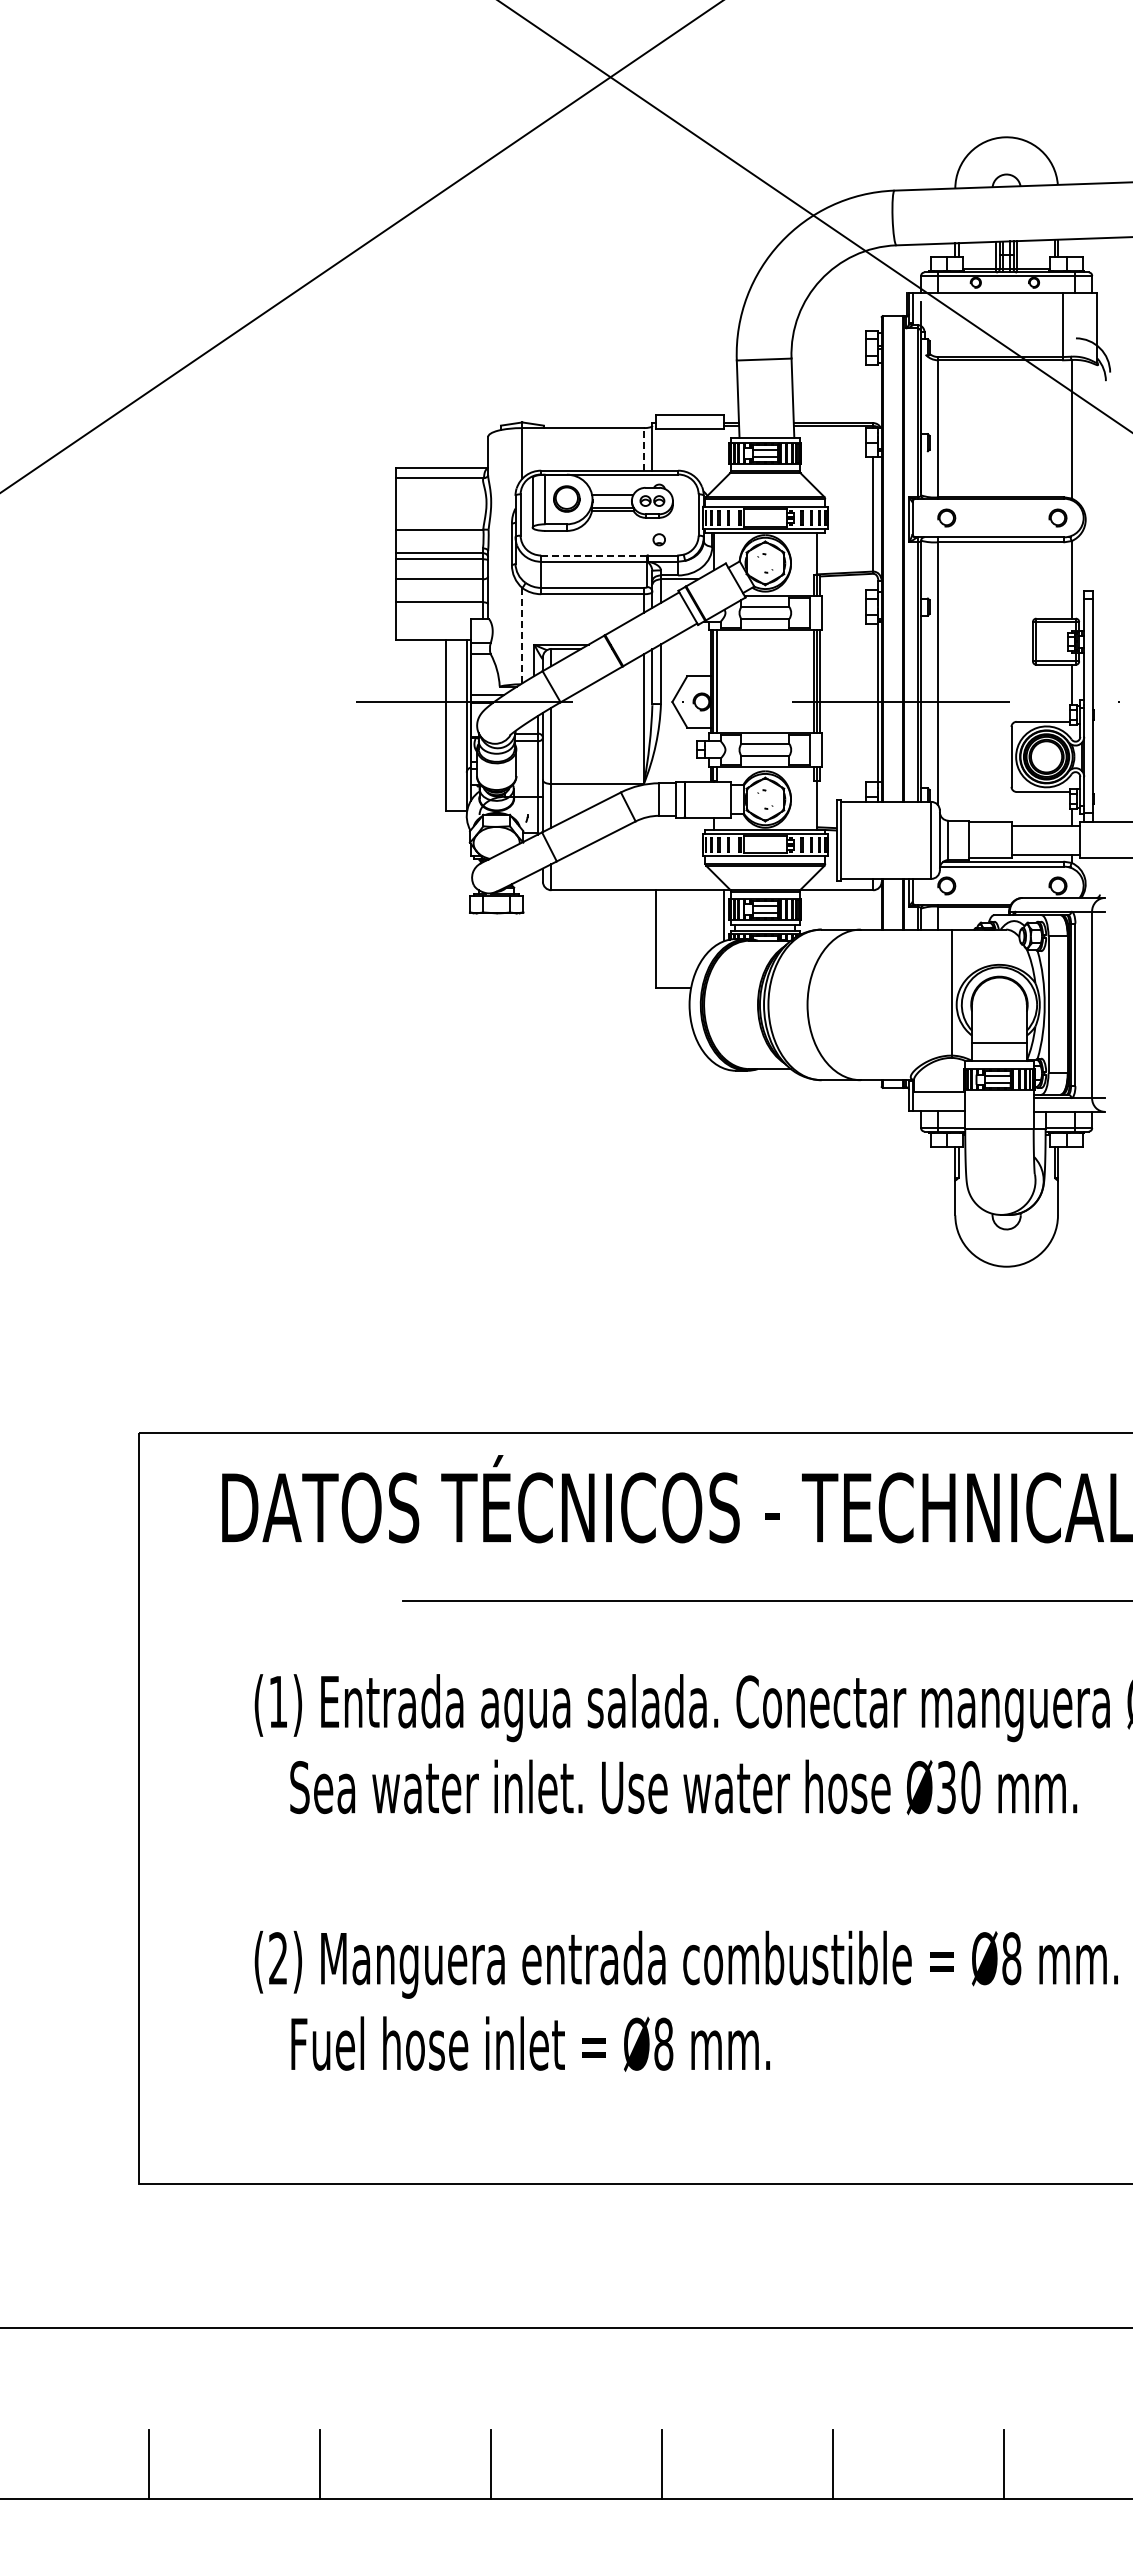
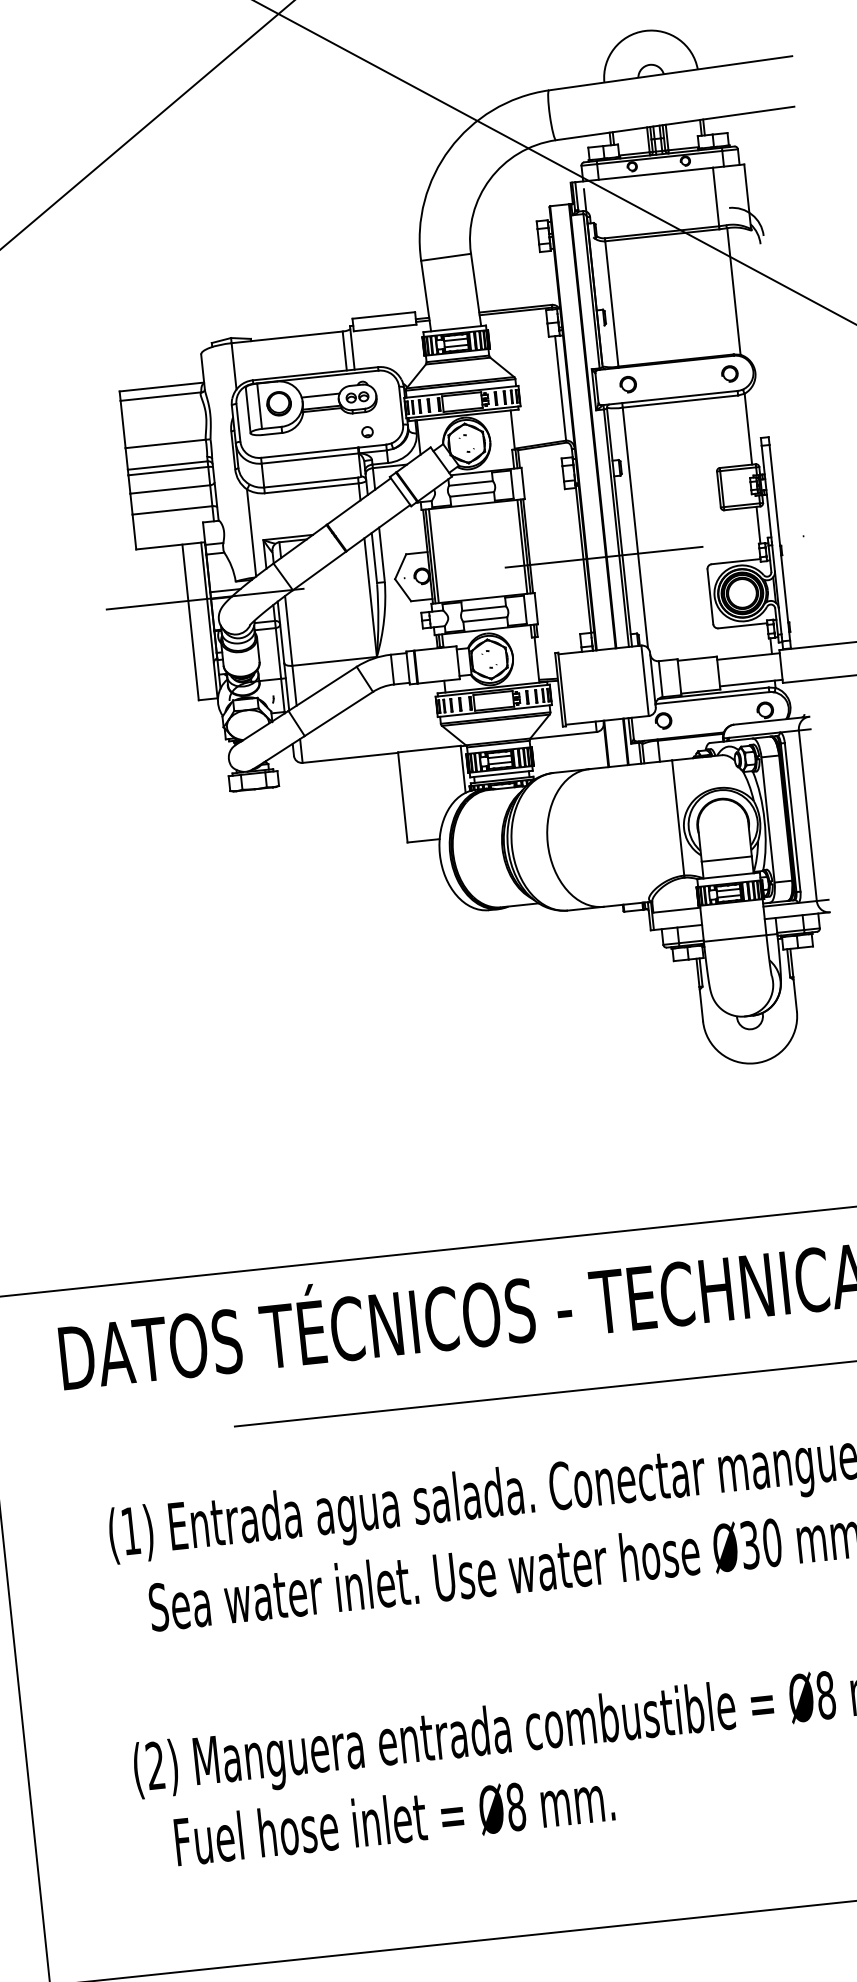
line: (643, 448) -> (344, 350), dashed -> solid
line: (594, 555) -> (309, 452), dashed -> solid
line: (522, 635) -> (251, 532), dashed -> solid

